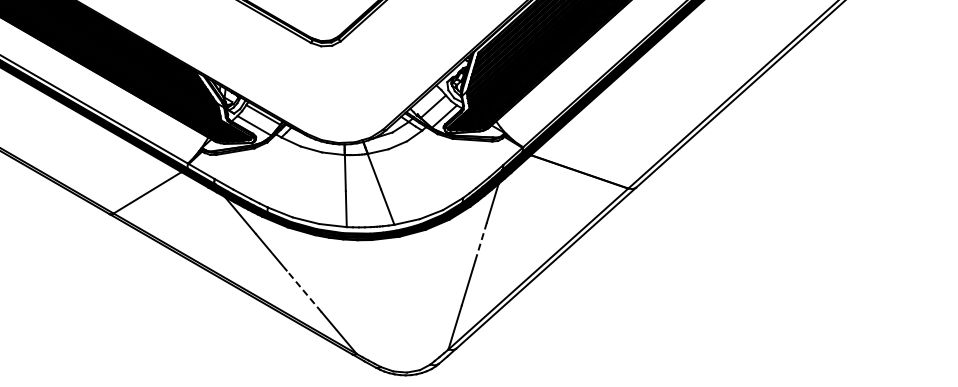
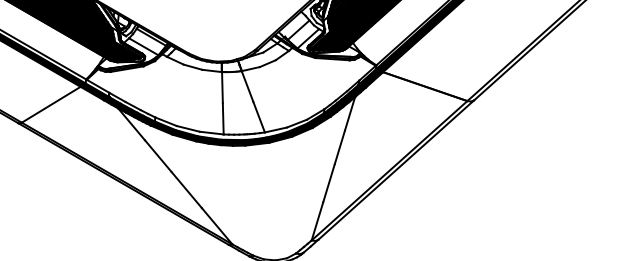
line: (480, 242) -> (339, 147), dashed -> solid
line: (303, 291) -> (186, 190), dashed -> solid

